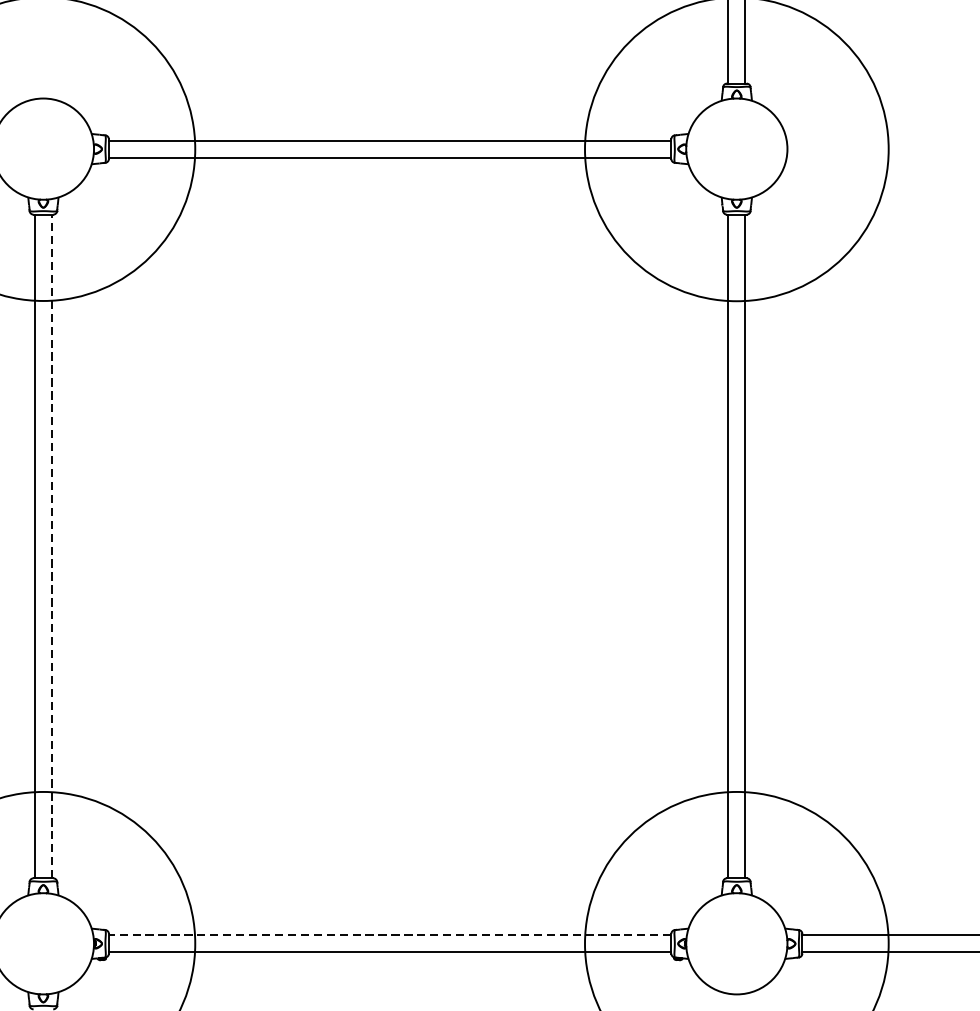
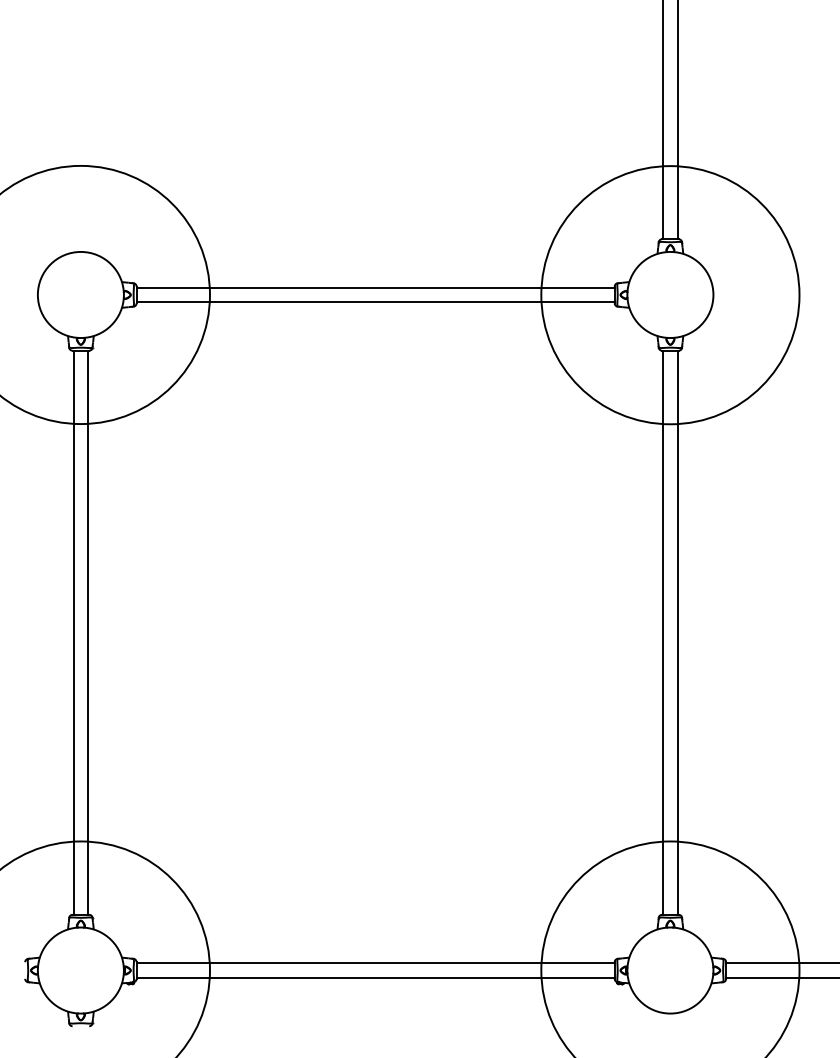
line: (52, 546) -> (88, 632), dashed -> solid
line: (389, 935) -> (375, 963), dashed -> solid

